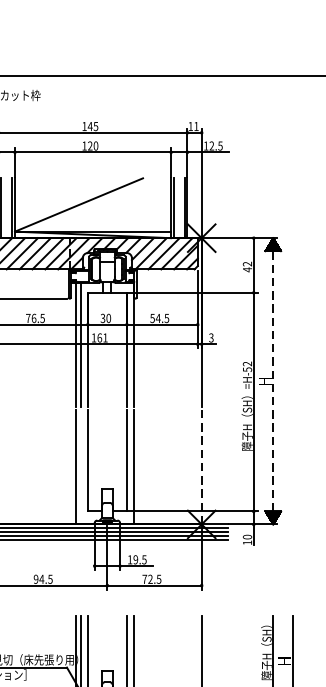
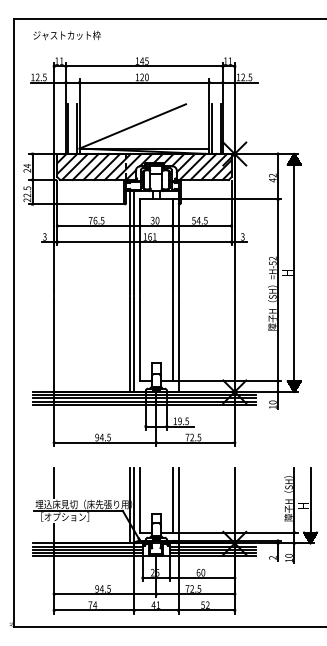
line: (273, 380) -> (294, 272), dashed -> solid
line: (81, 466) -> (134, 343), added
line: (201, 467) -> (234, 344), dashed -> solid

